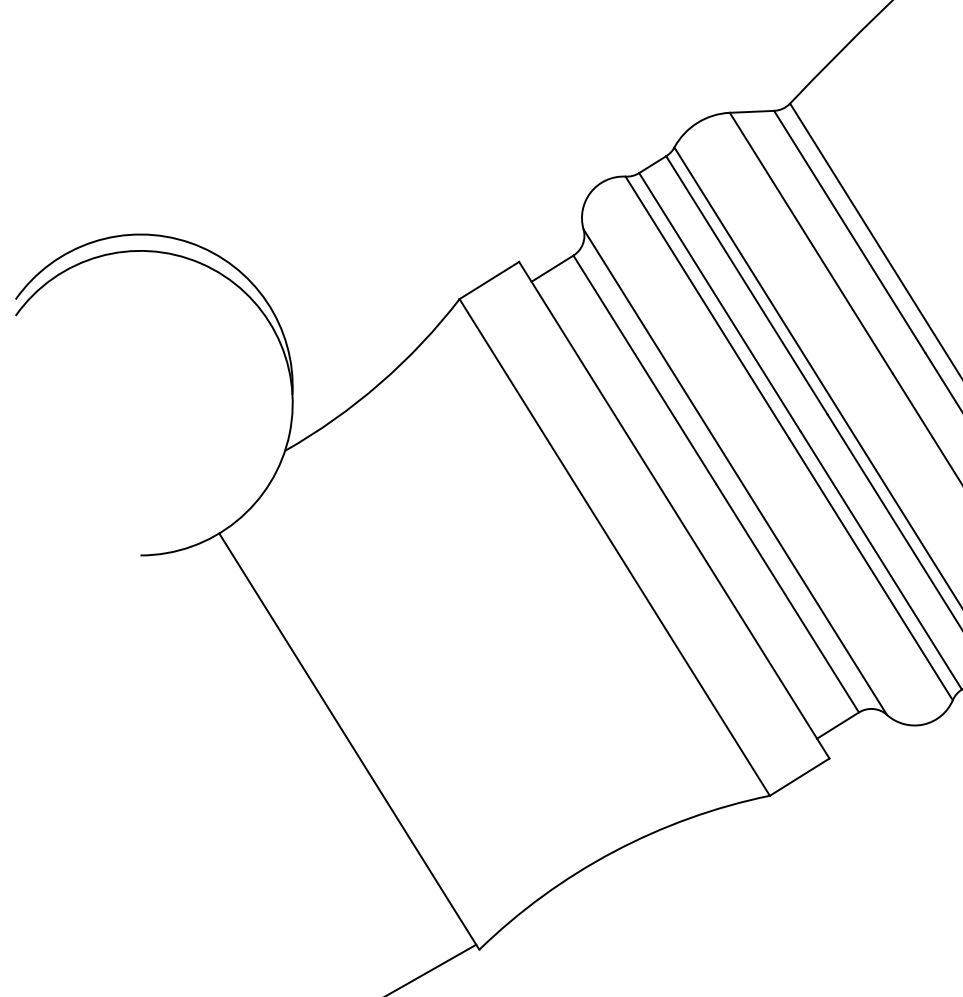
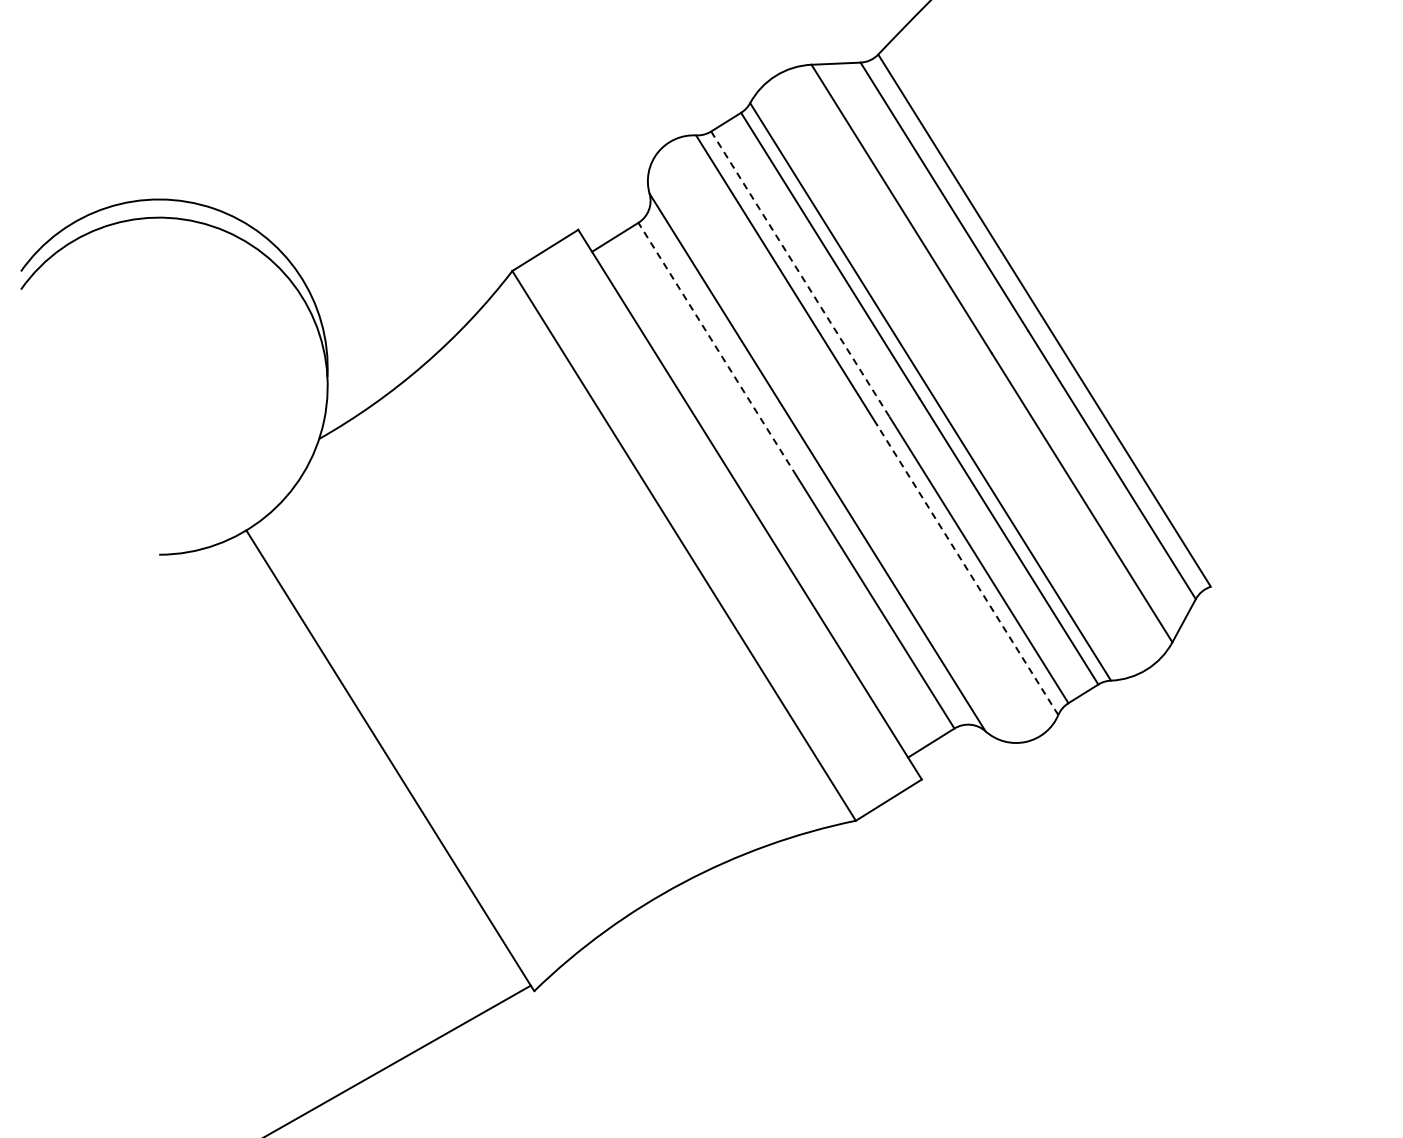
line: (719, 302) -> (800, 274), solid -> dashed
line: (644, 369) -> (717, 348), solid -> dashed
line: (870, 569) -> (967, 570), solid -> dashed

